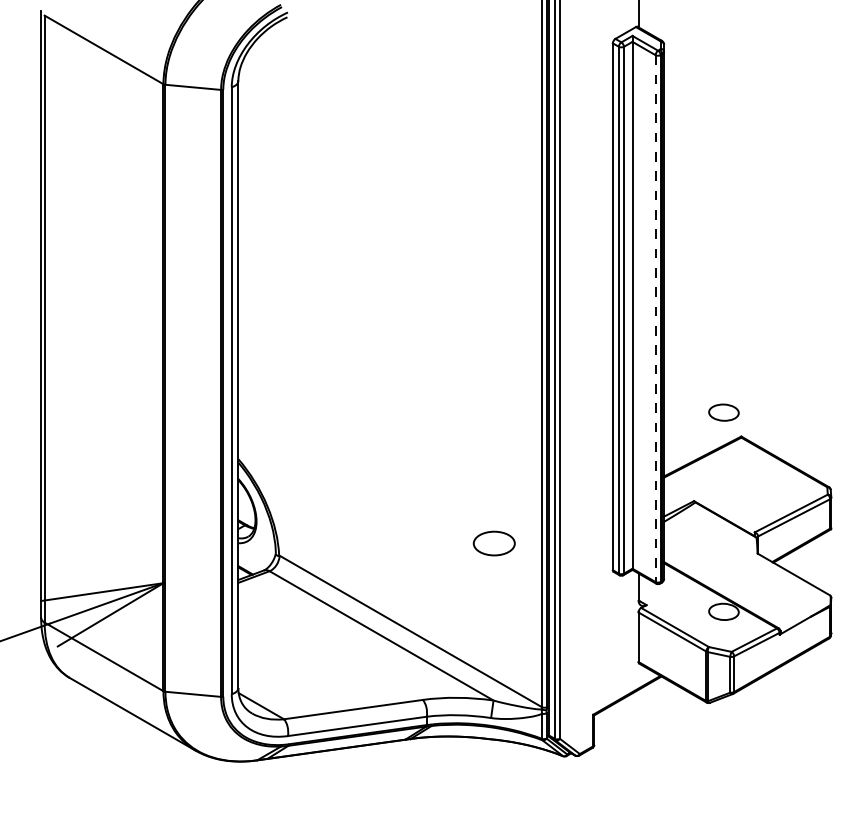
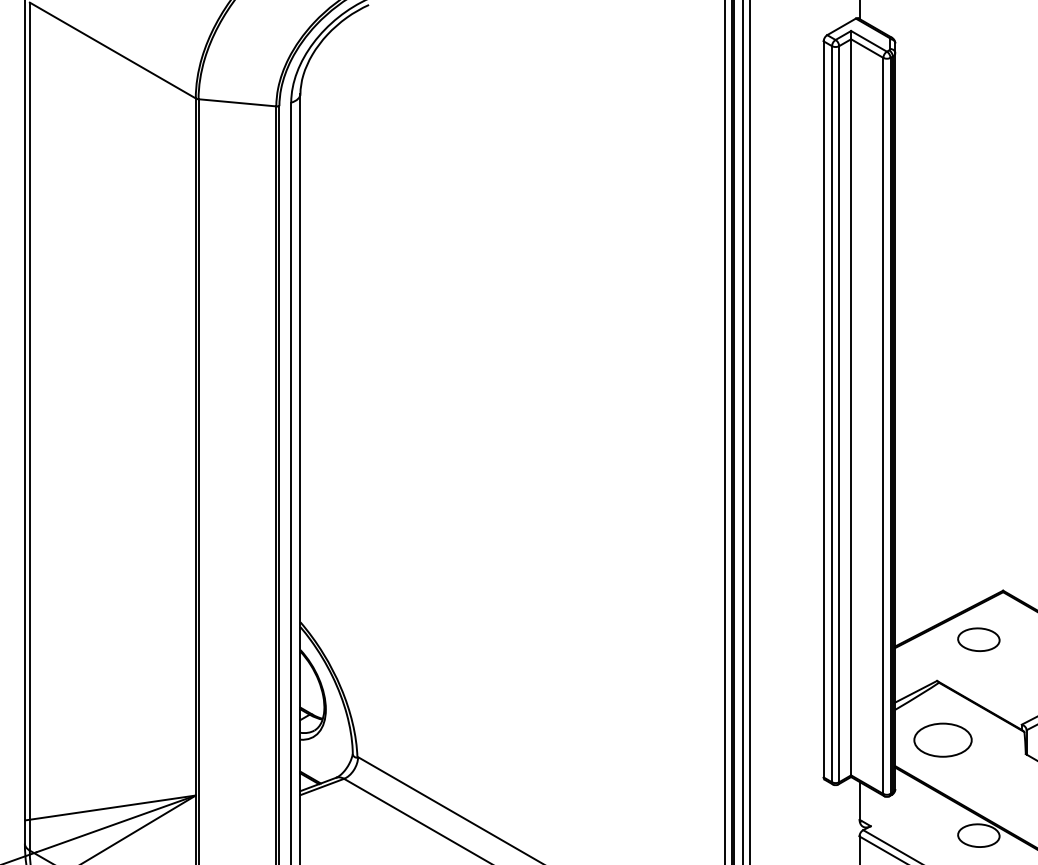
line: (655, 319) -> (883, 427), dashed -> solid
part: (723, 412) -> (978, 639), moved
part: (493, 543) -> (941, 740), moved

